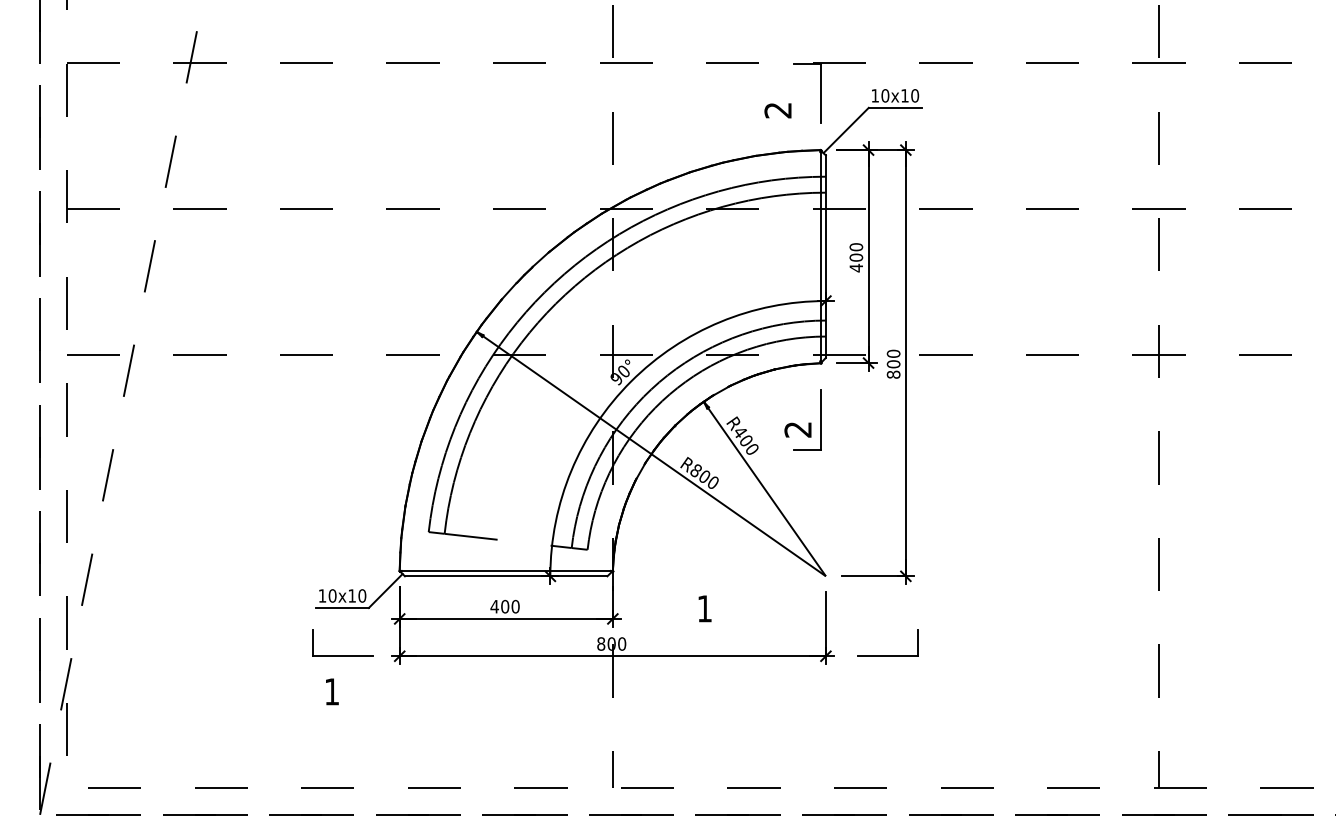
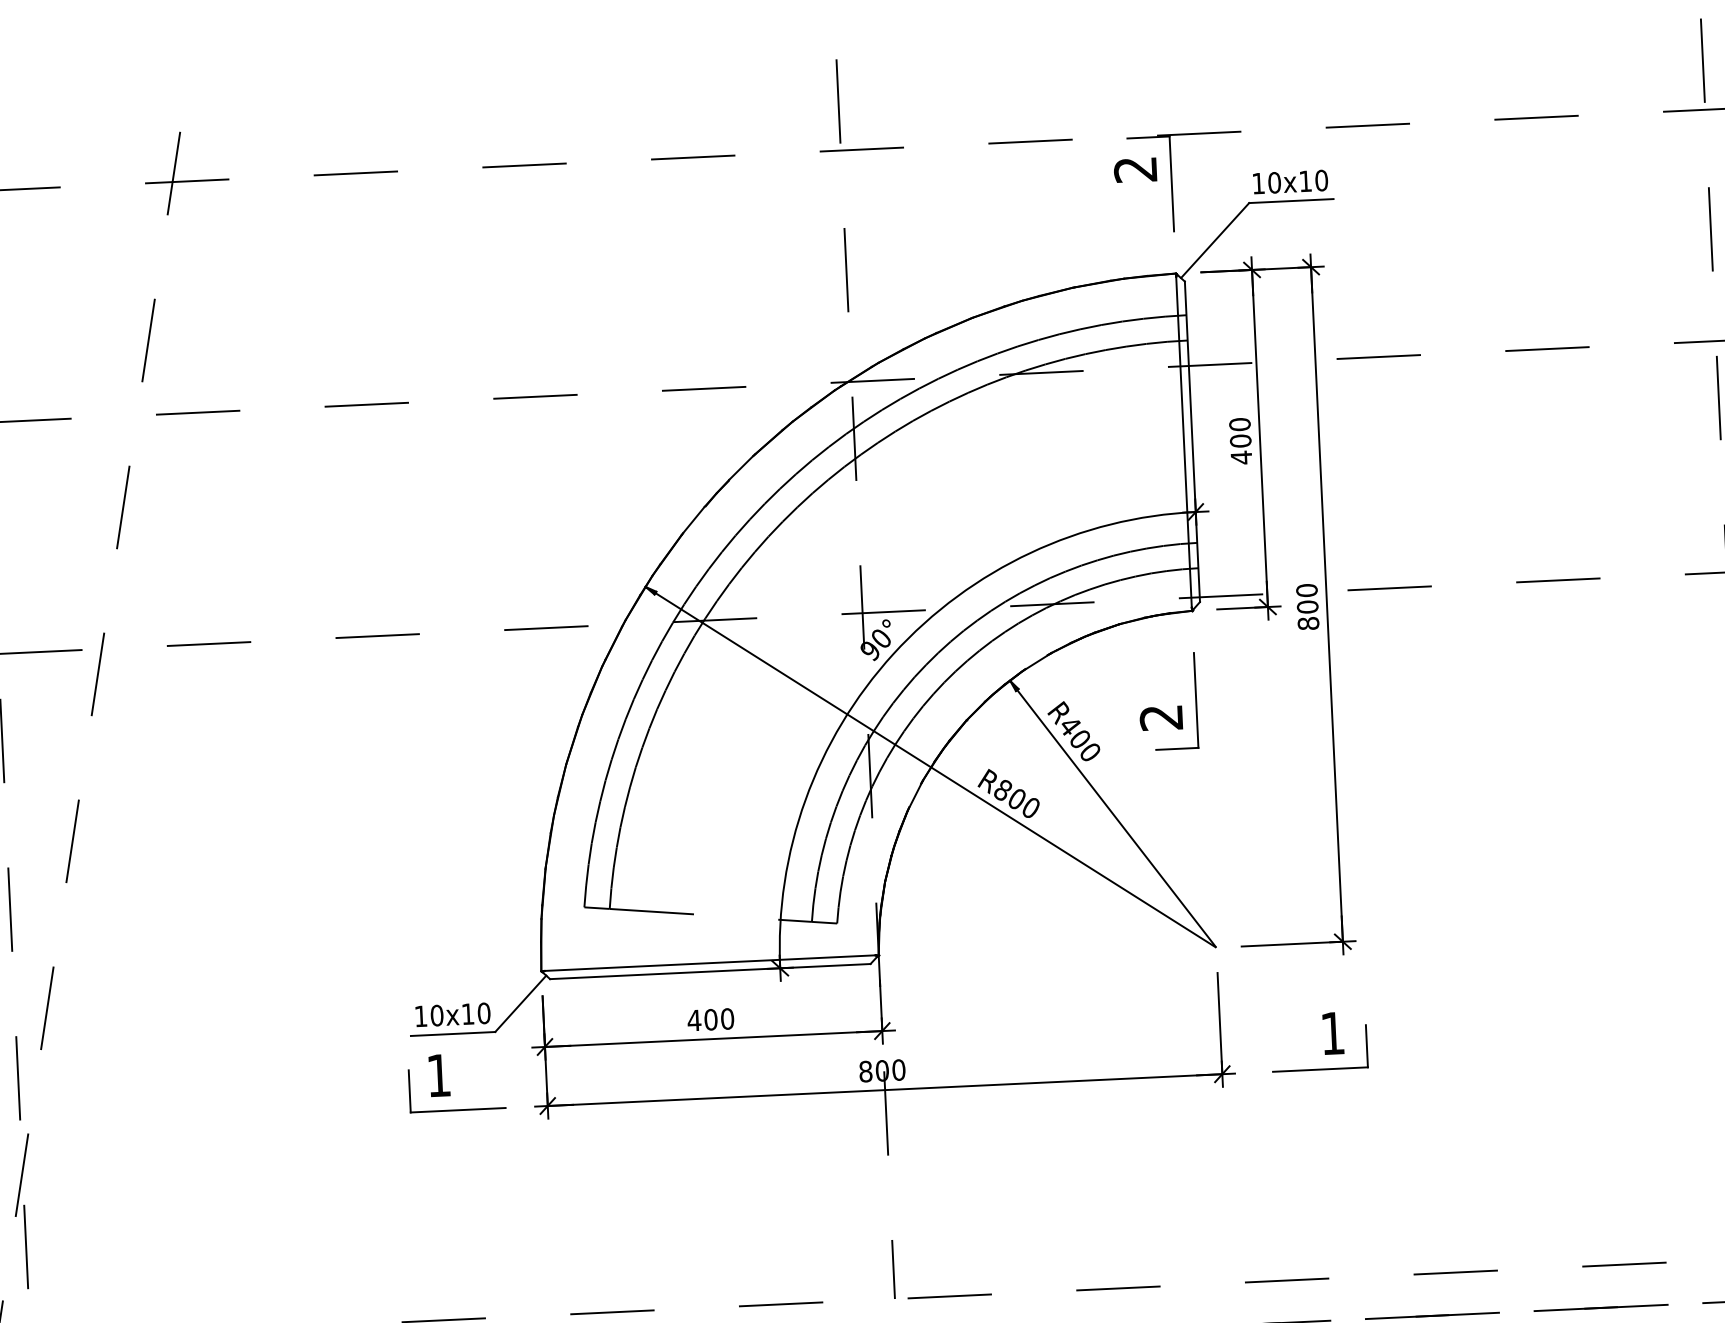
text: (777, 110) -> (1134, 169), moved
text: (704, 608) -> (1332, 1032), moved
text: (332, 691) -> (439, 1075), moved

